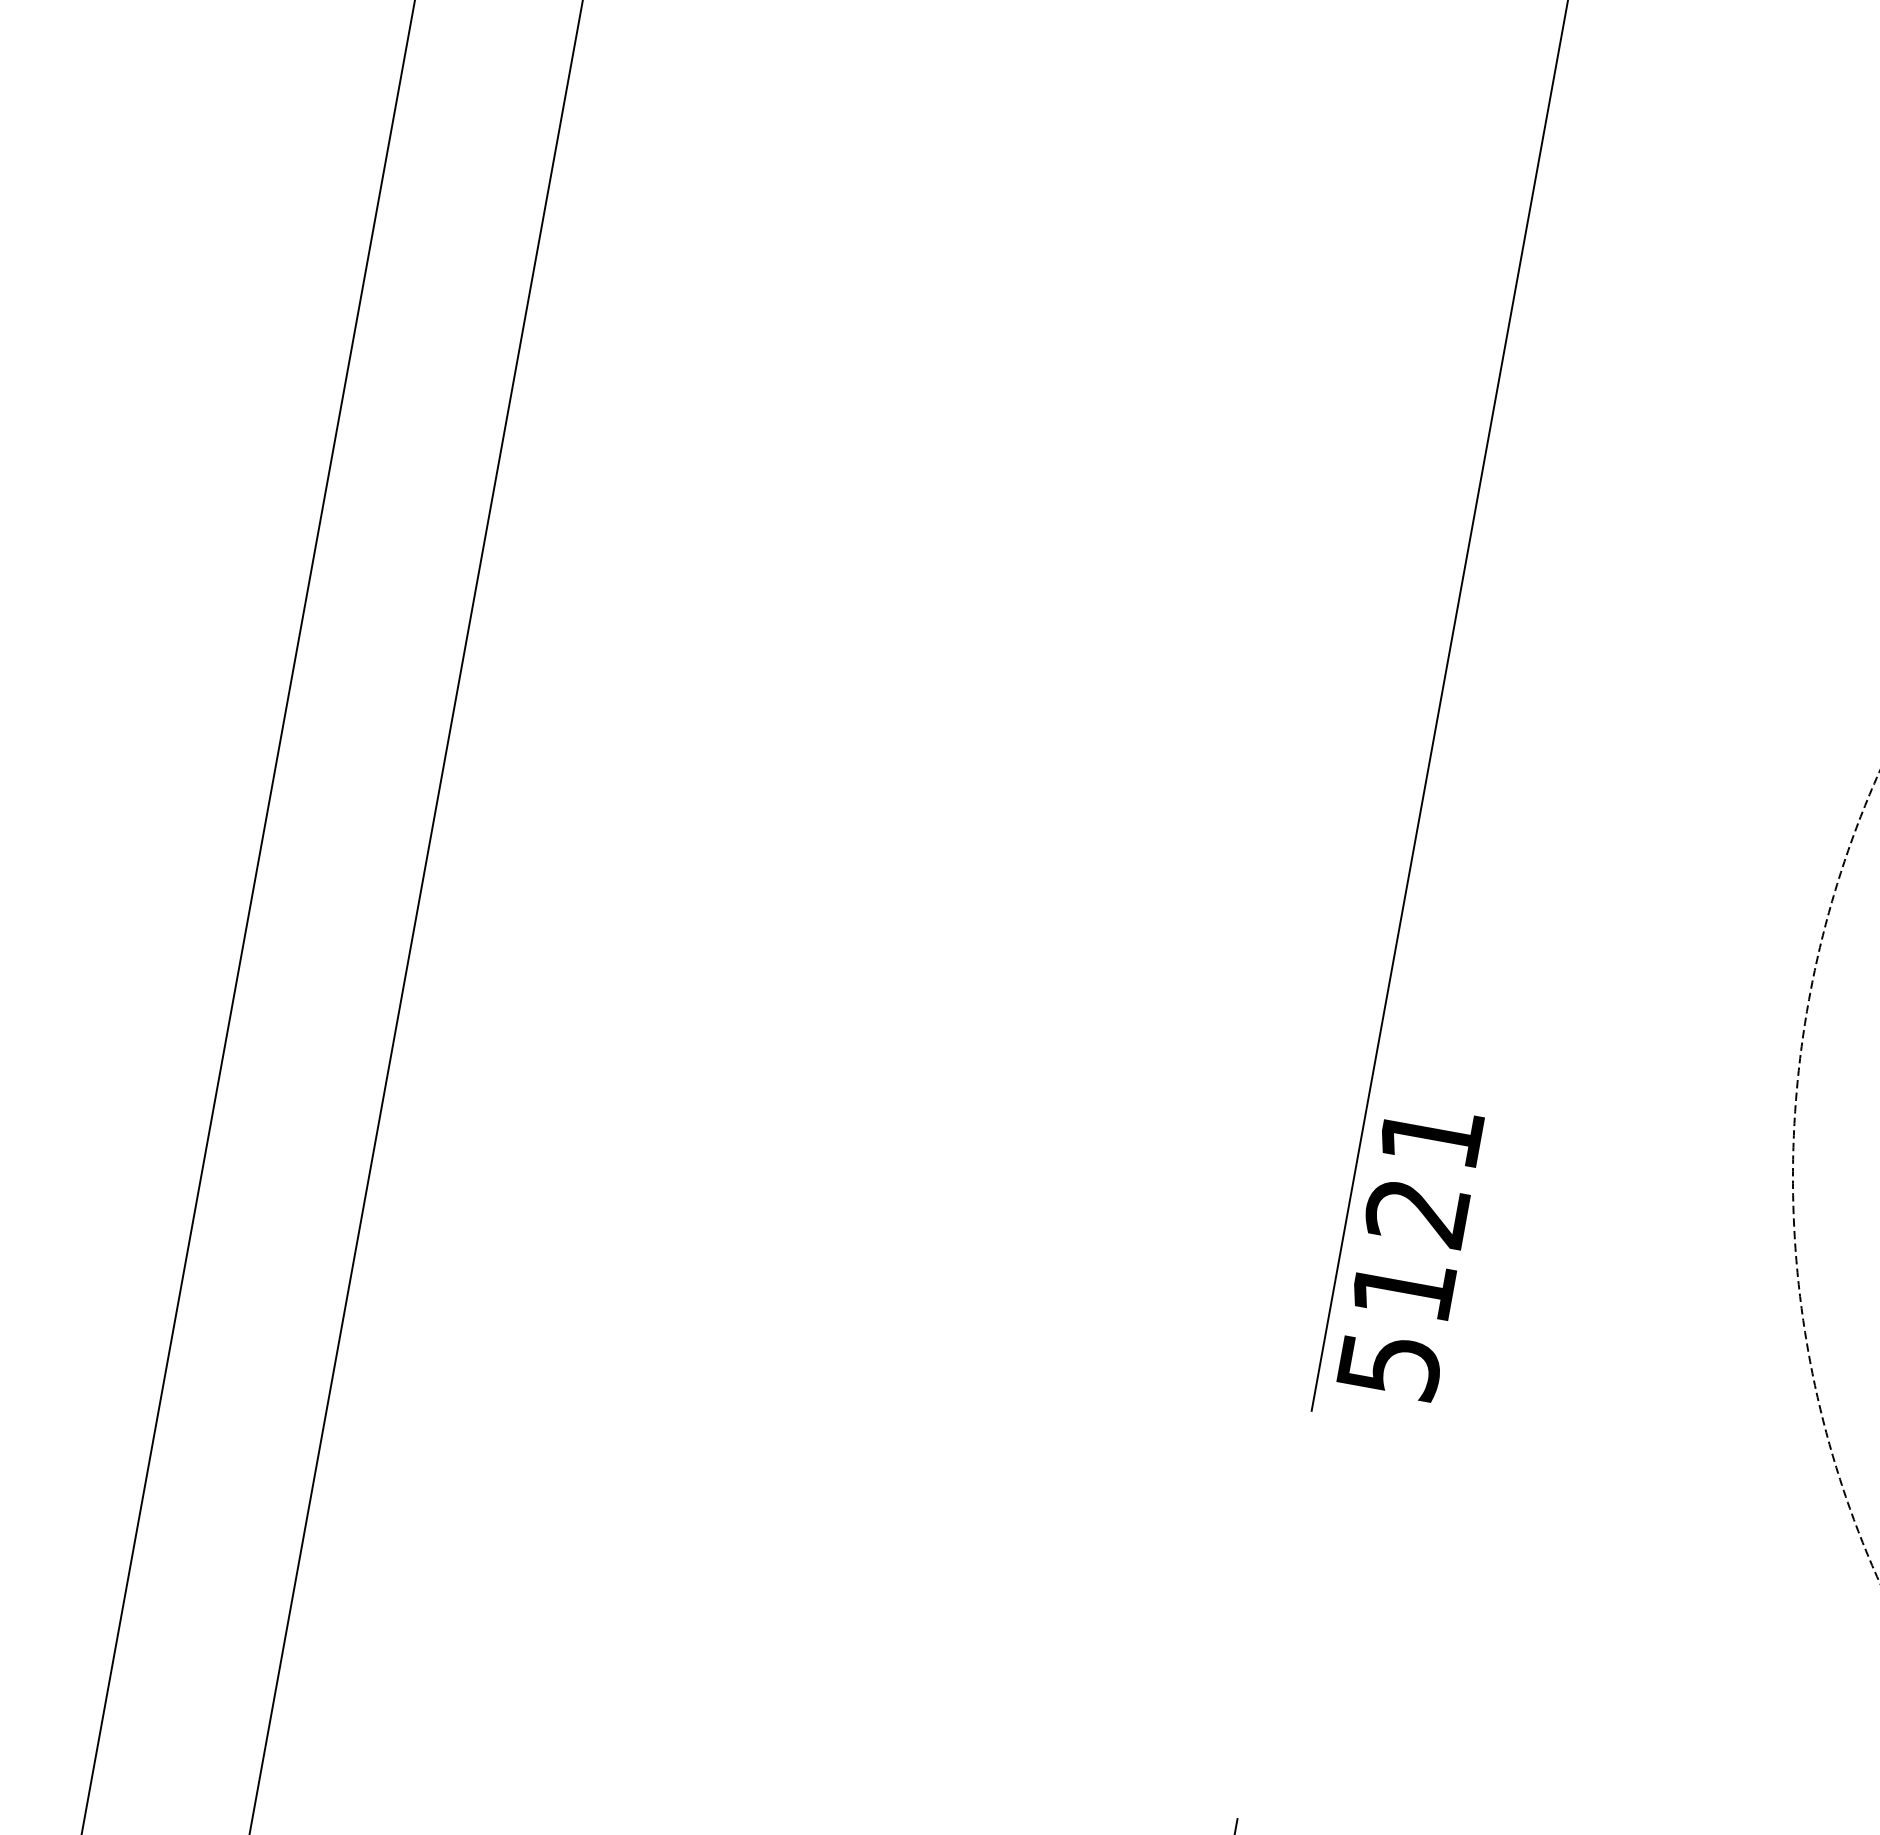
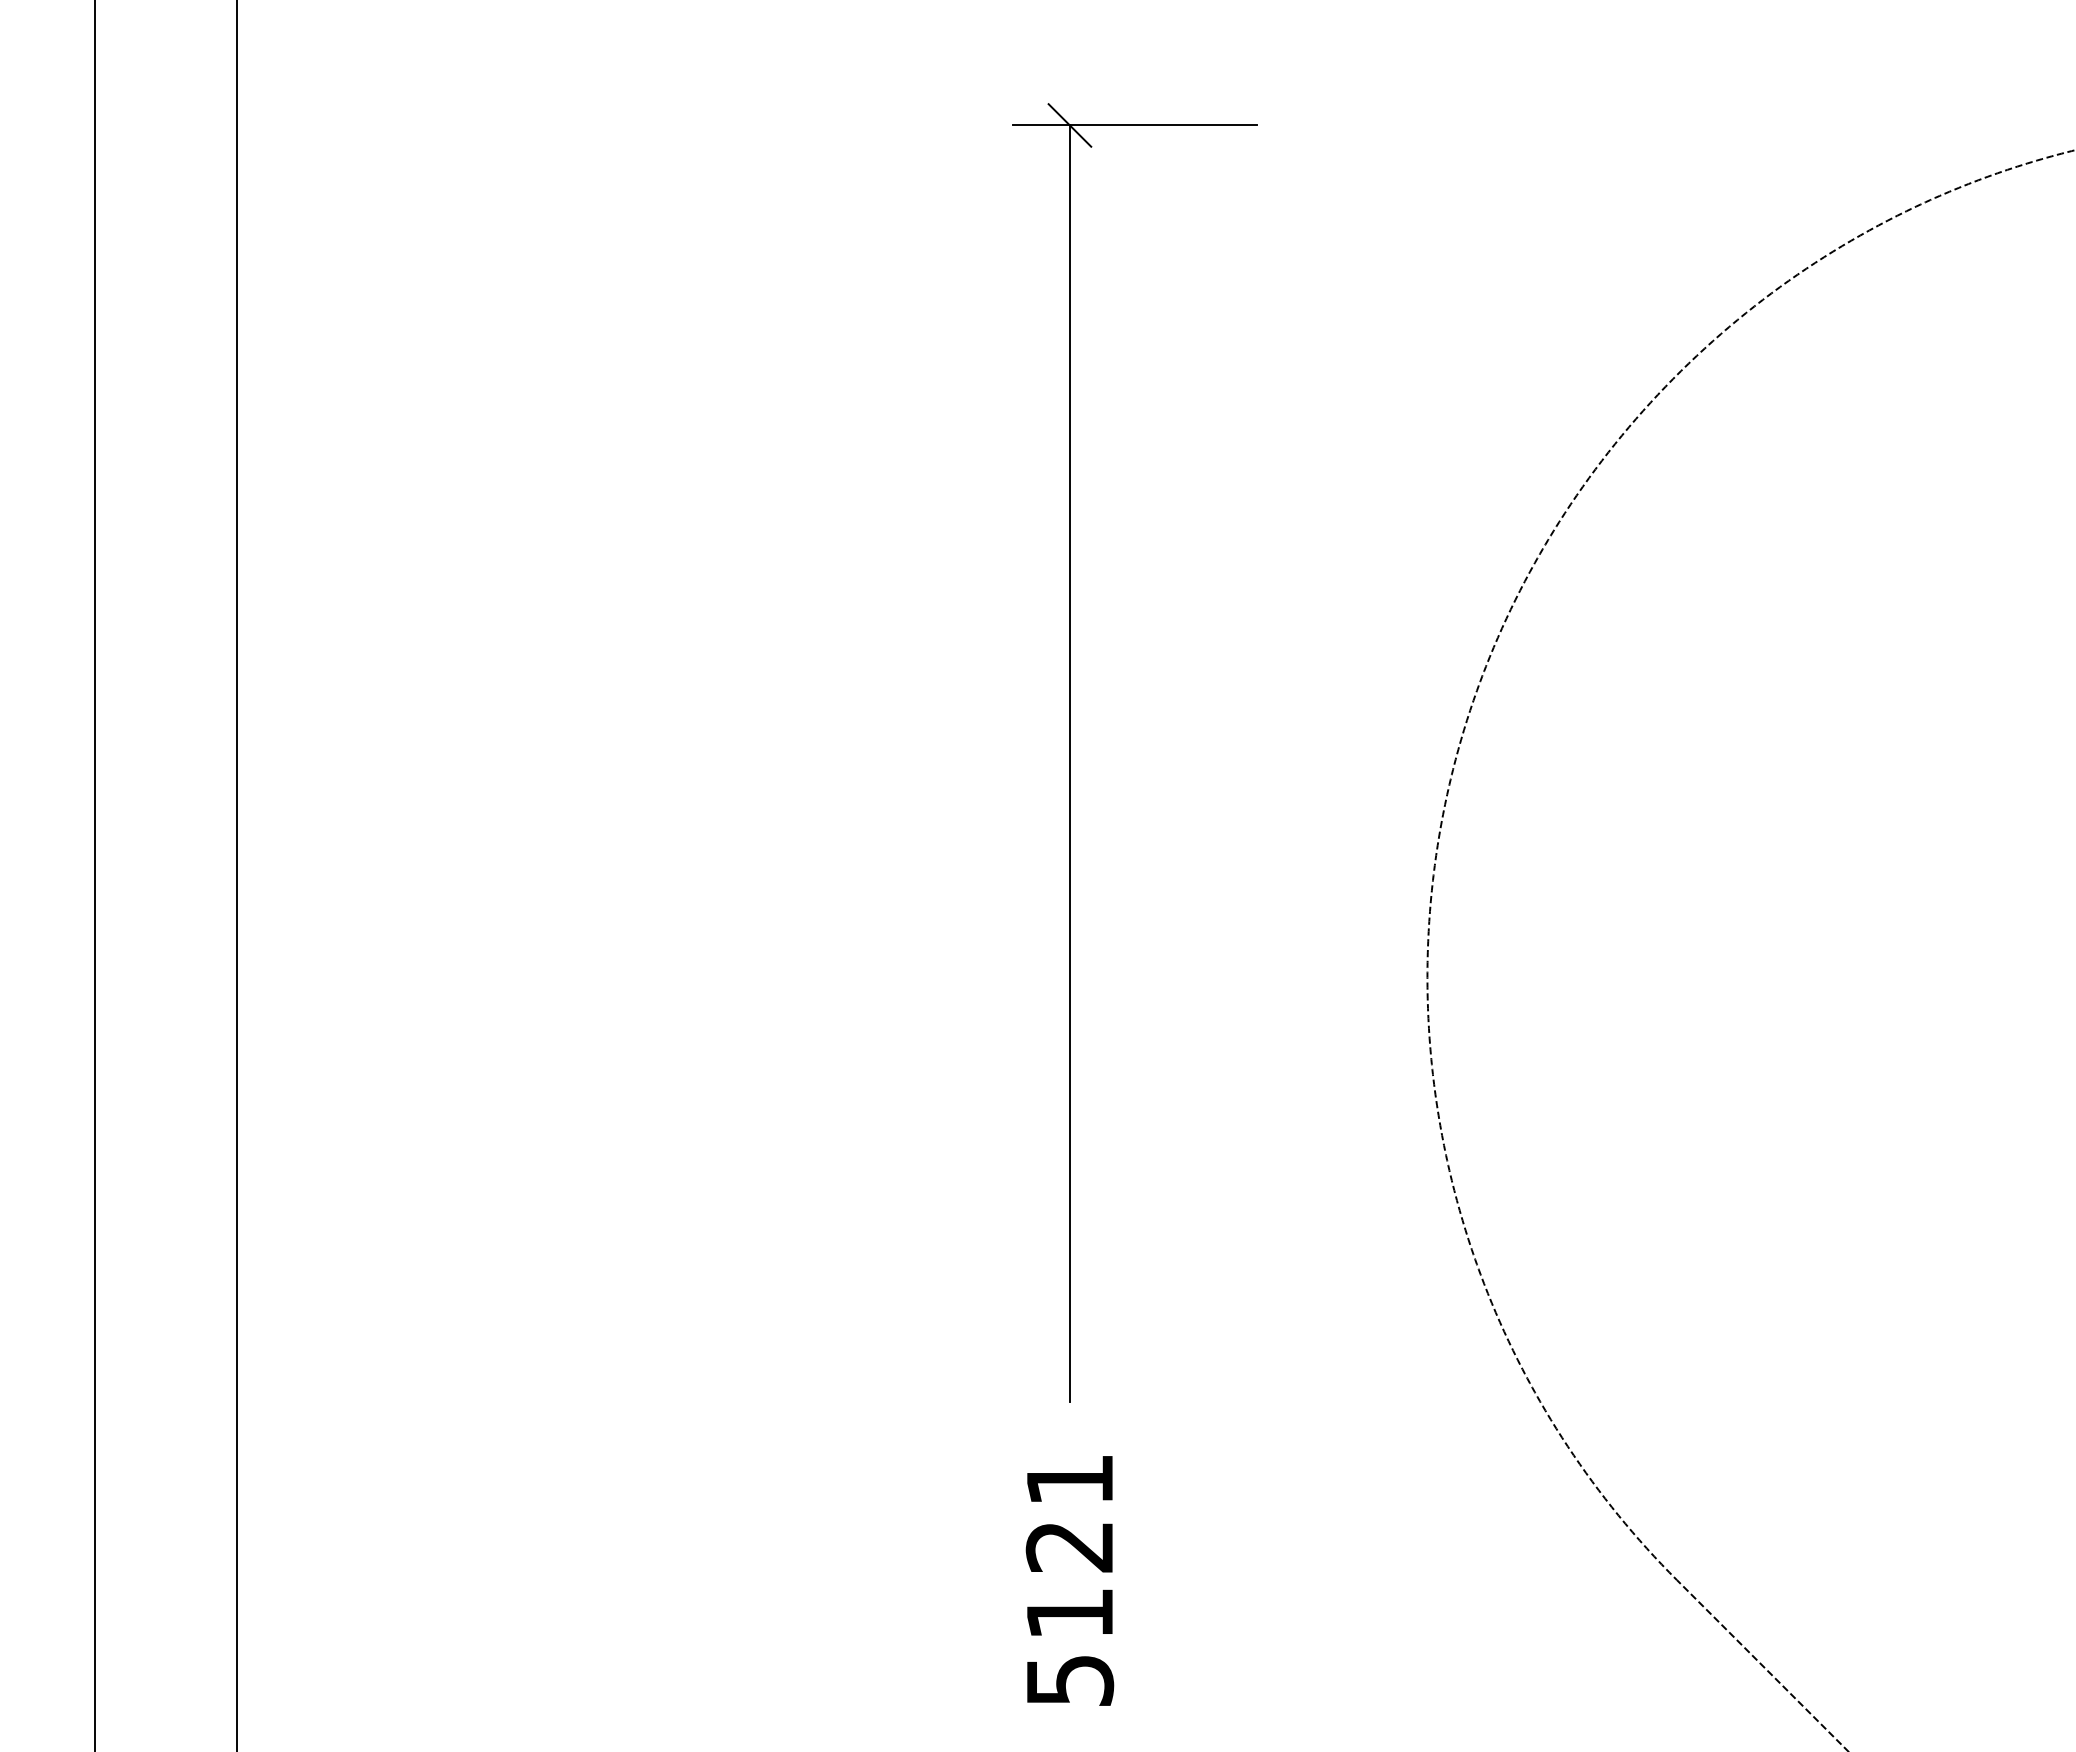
text: (1409, 1250) -> (1069, 1580), moved

